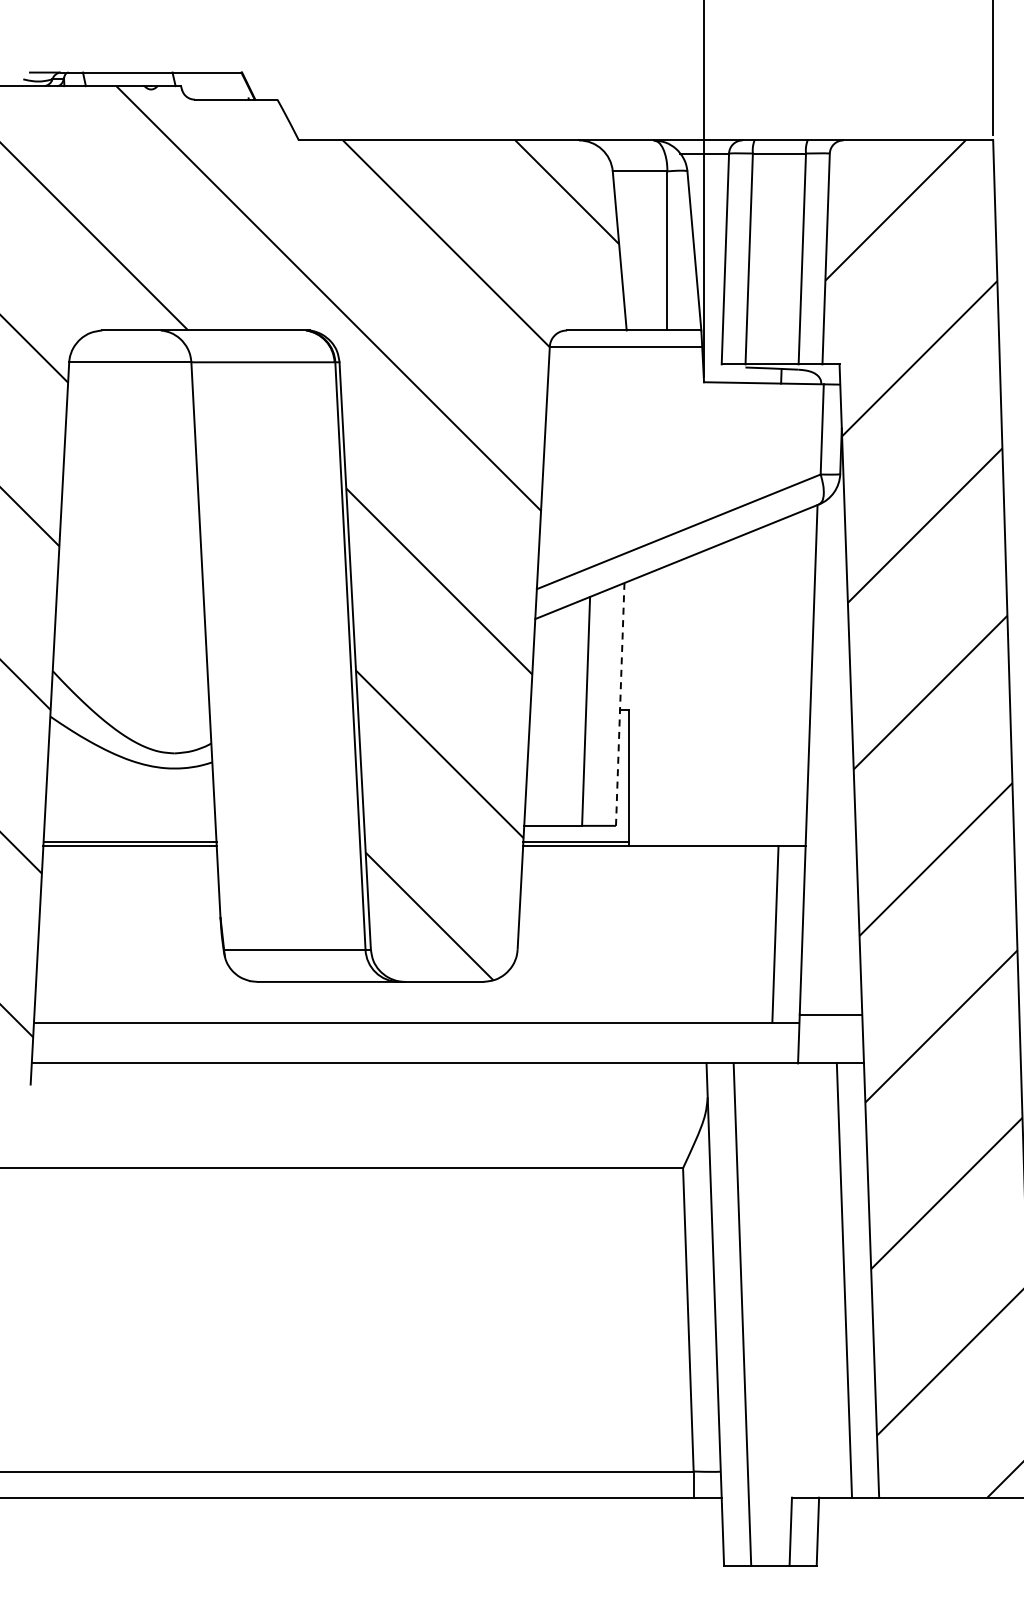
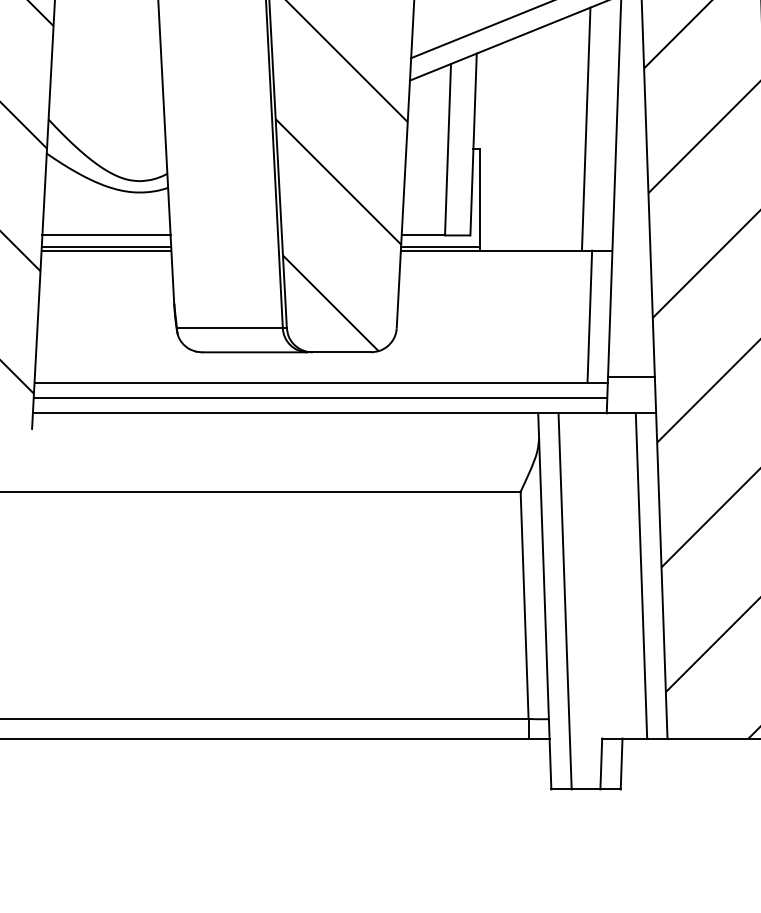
line: (770, 683) -> (586, 128), added
line: (620, 703) -> (473, 143), dashed -> solid
line: (129, 825) -> (106, 235), added
line: (415, 1043) -> (320, 398), added

